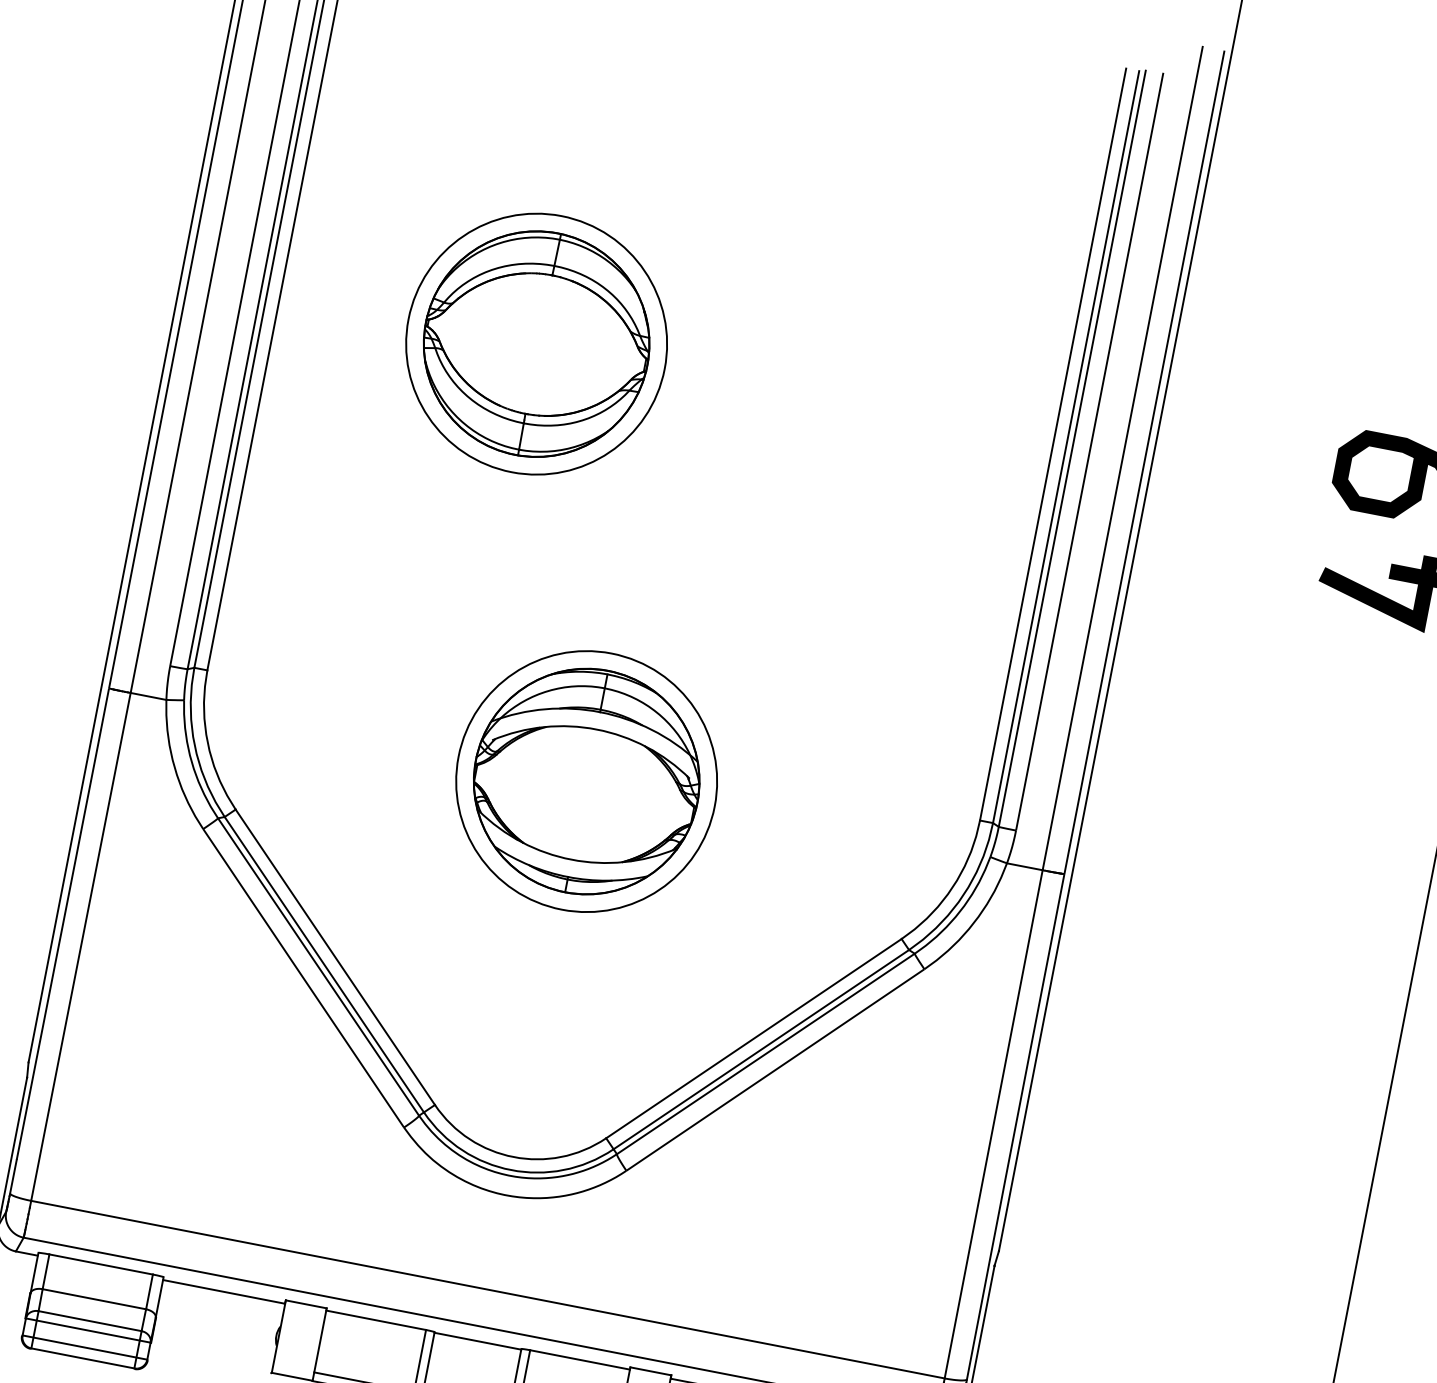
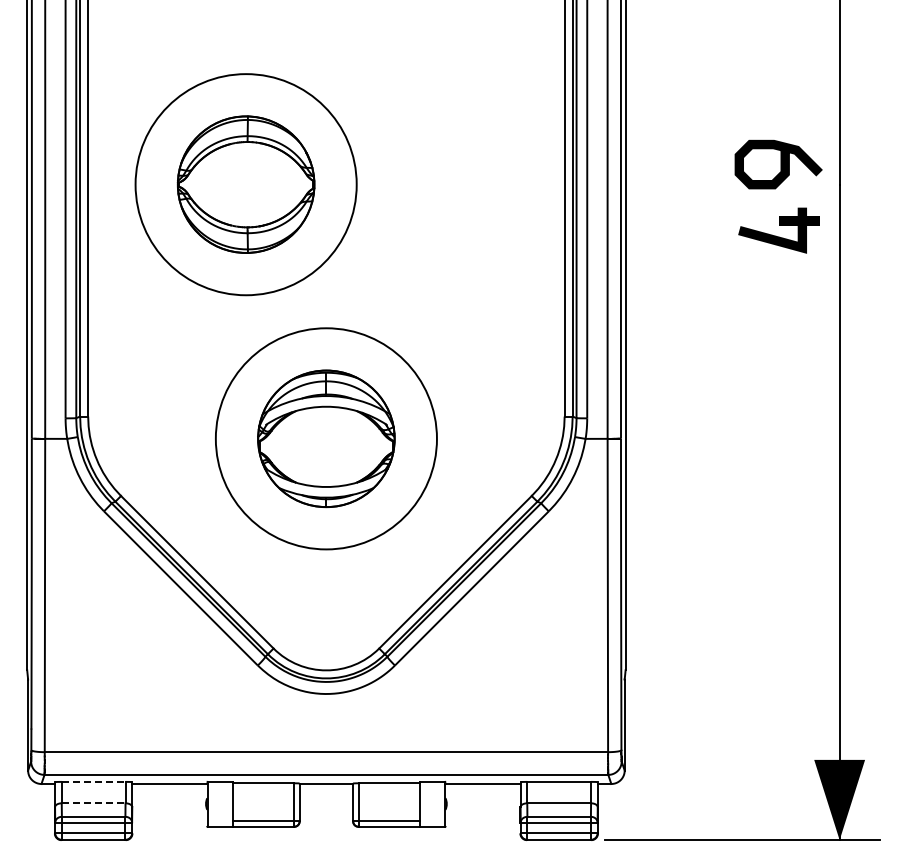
circle: (537, 343) -> (246, 184), size x1.4
circle: (586, 781) -> (326, 438), size x1.4
line: (100, 1263) -> (93, 781), solid -> dashed
line: (94, 1299) -> (93, 803), solid -> dashed

